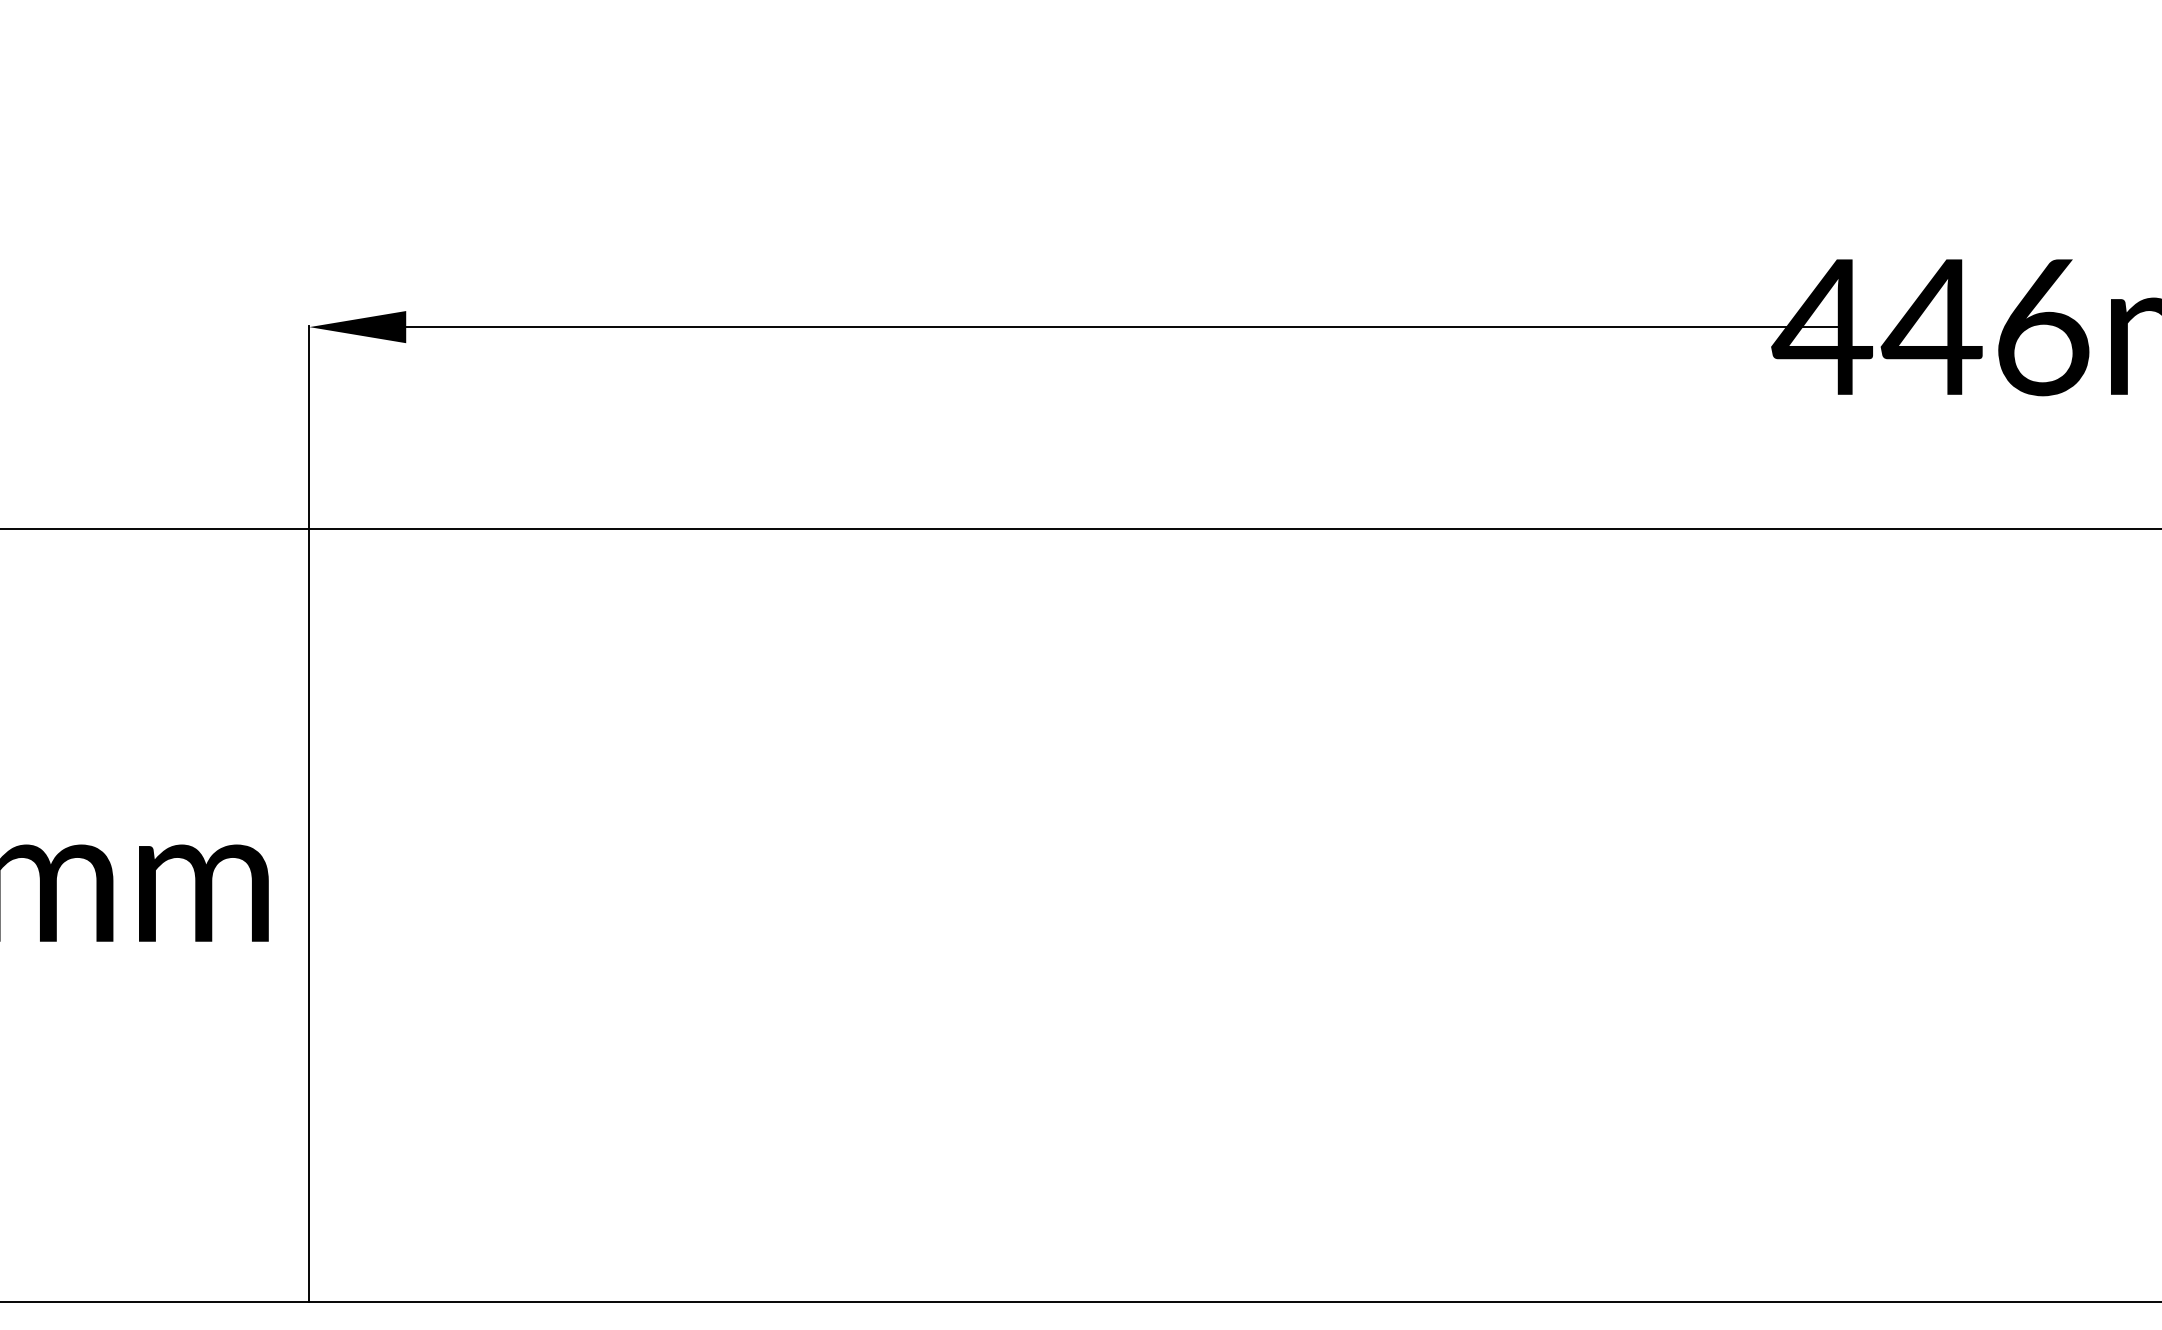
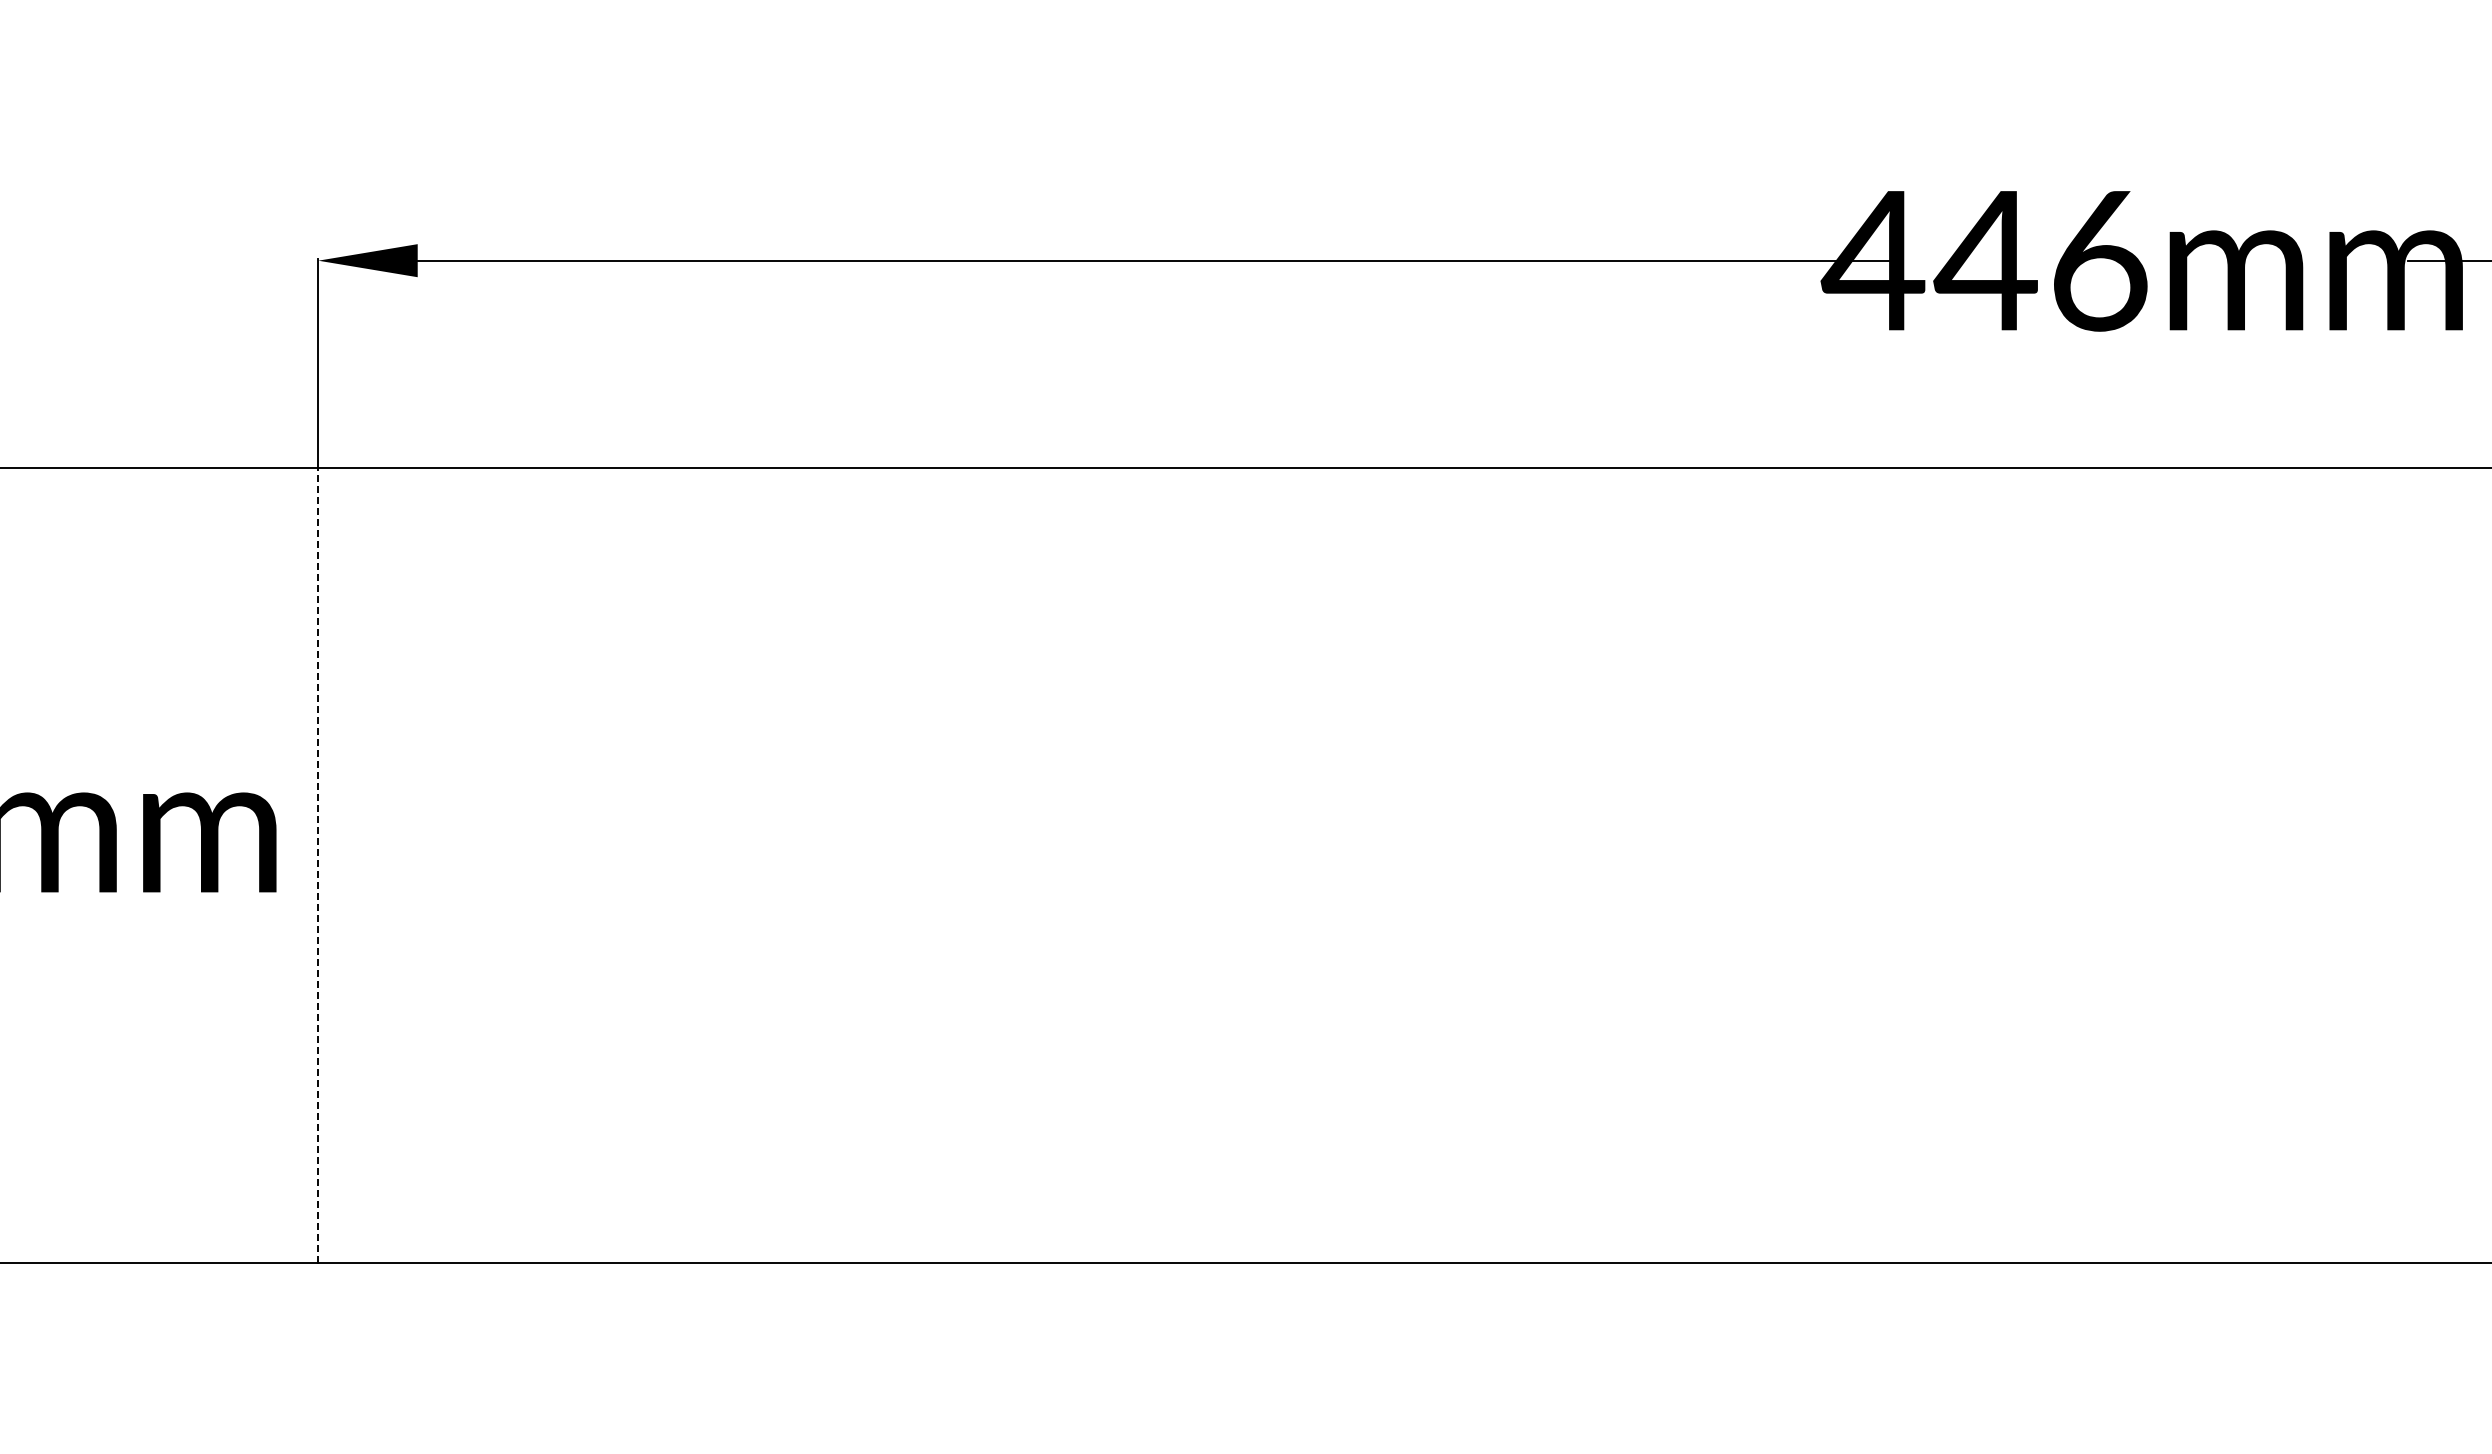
line: (309, 915) -> (318, 865), solid -> dashed

